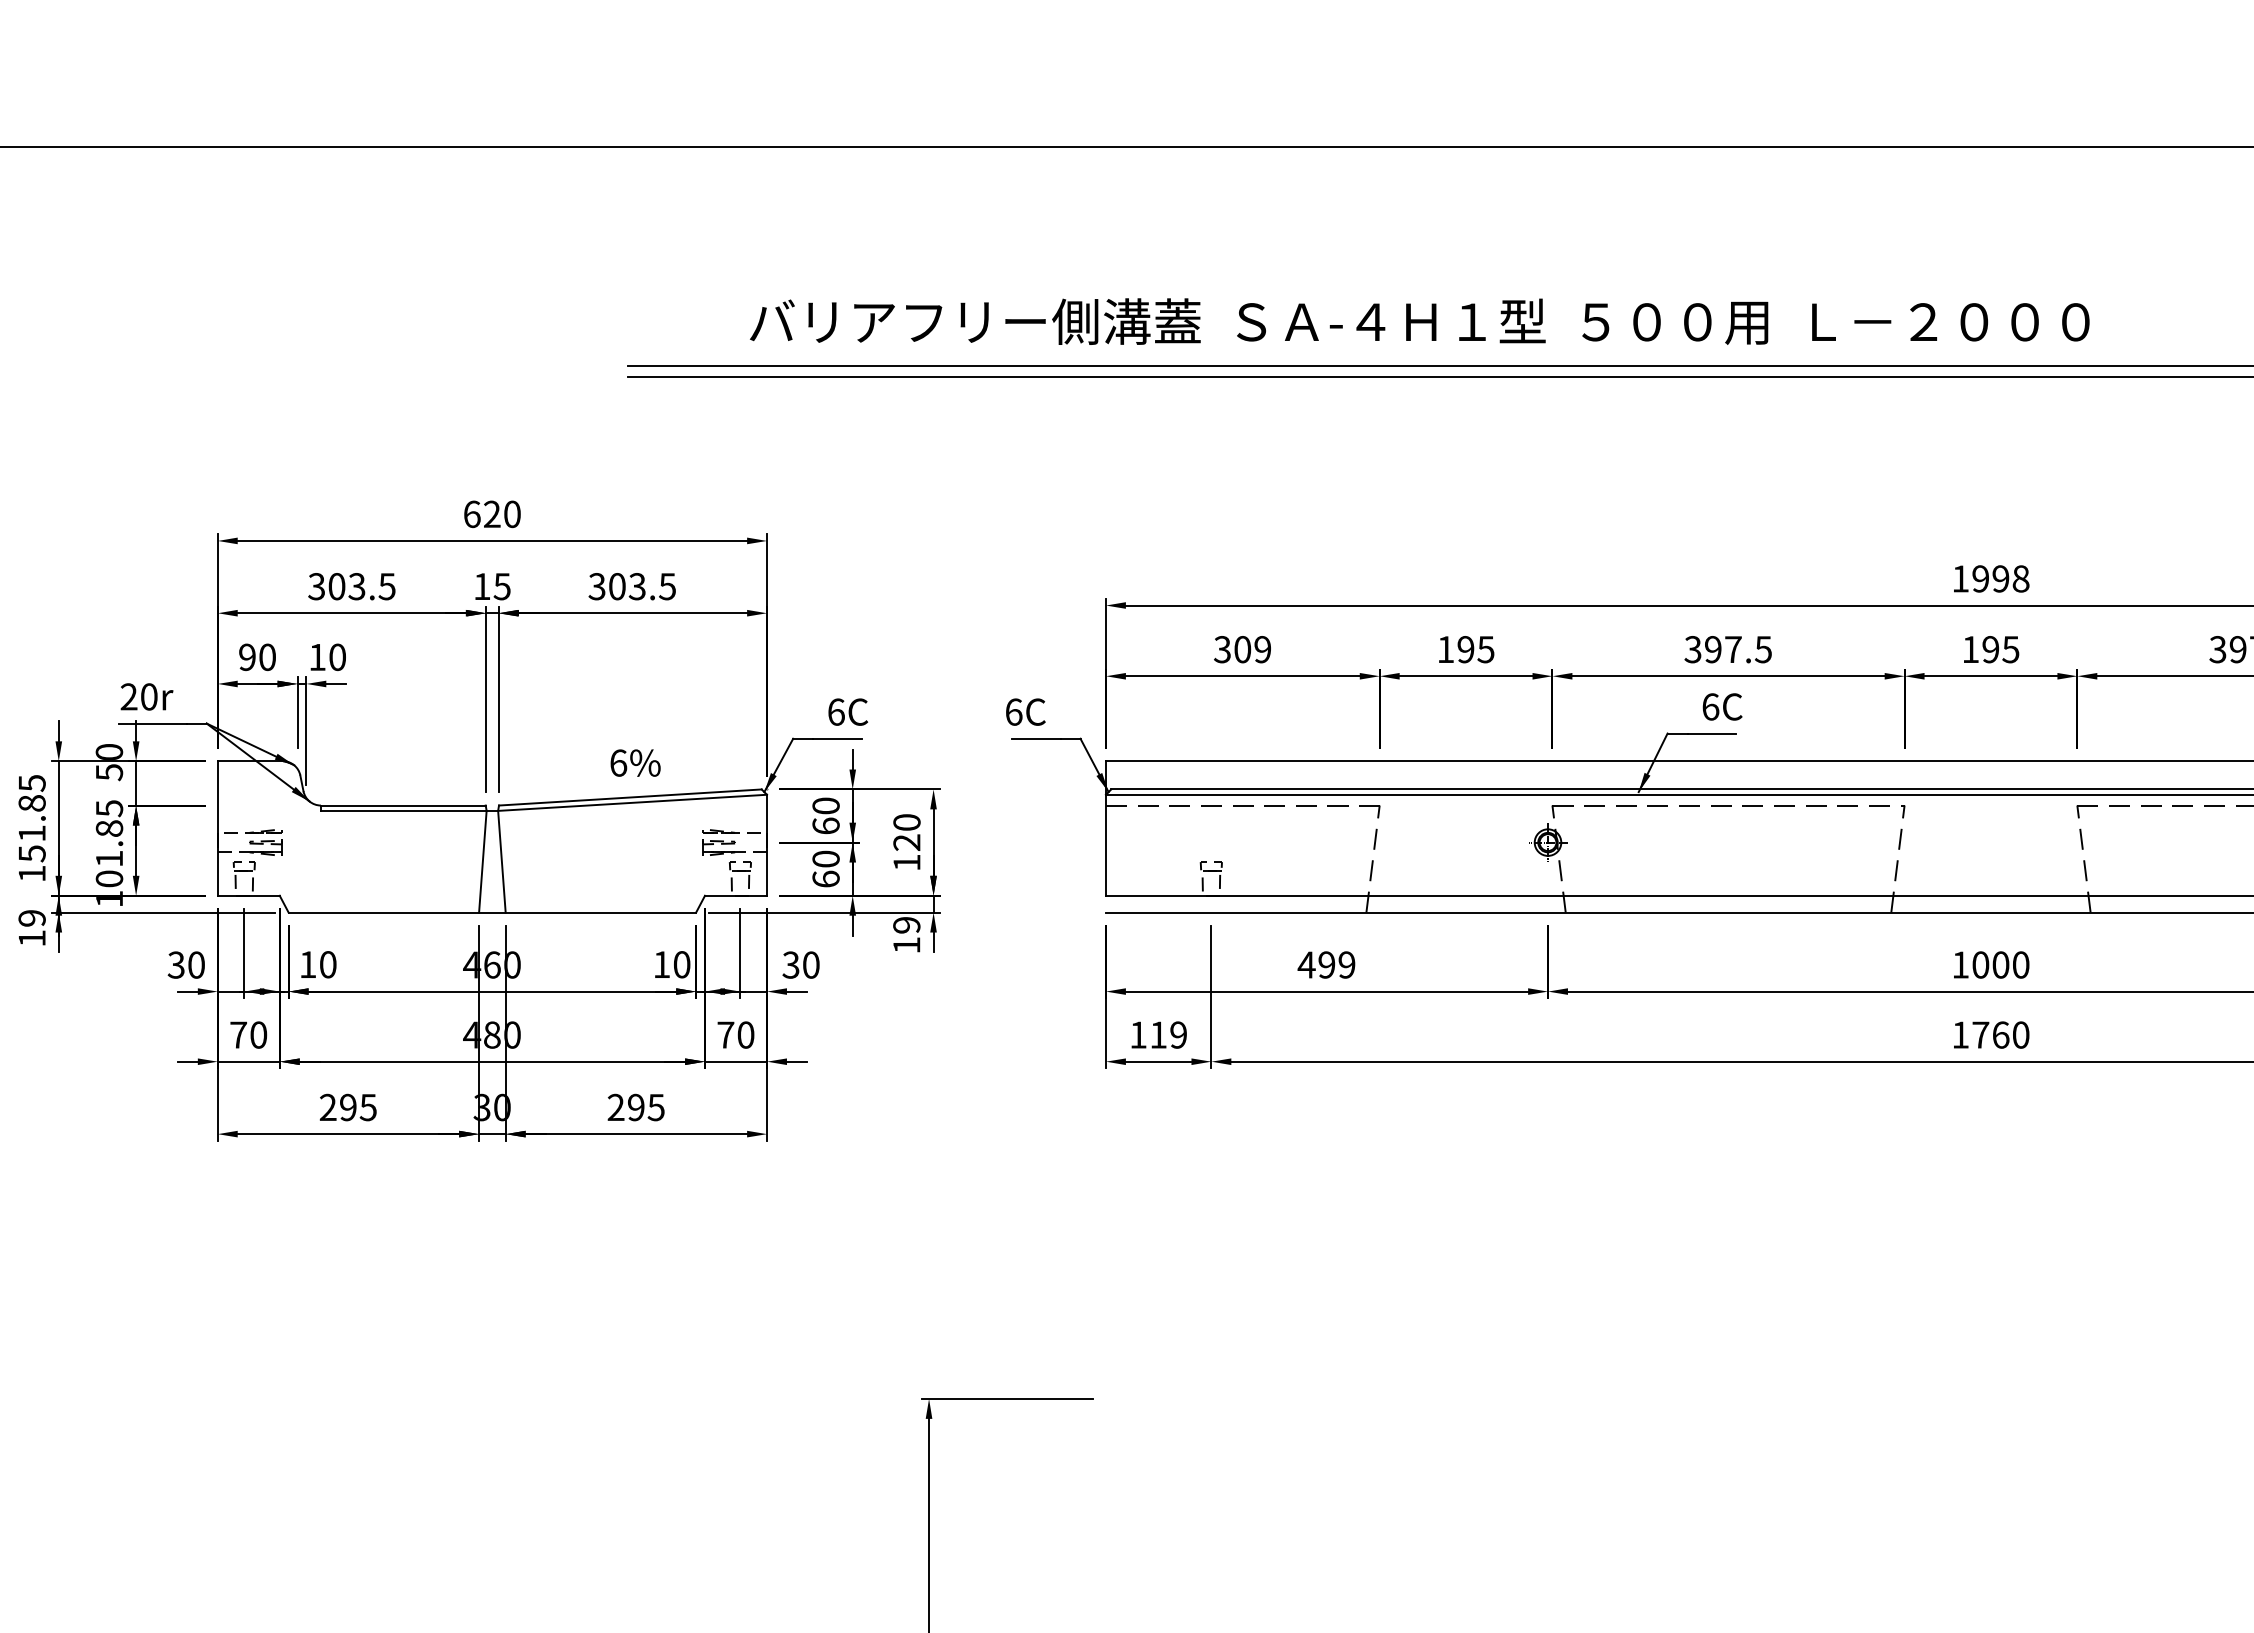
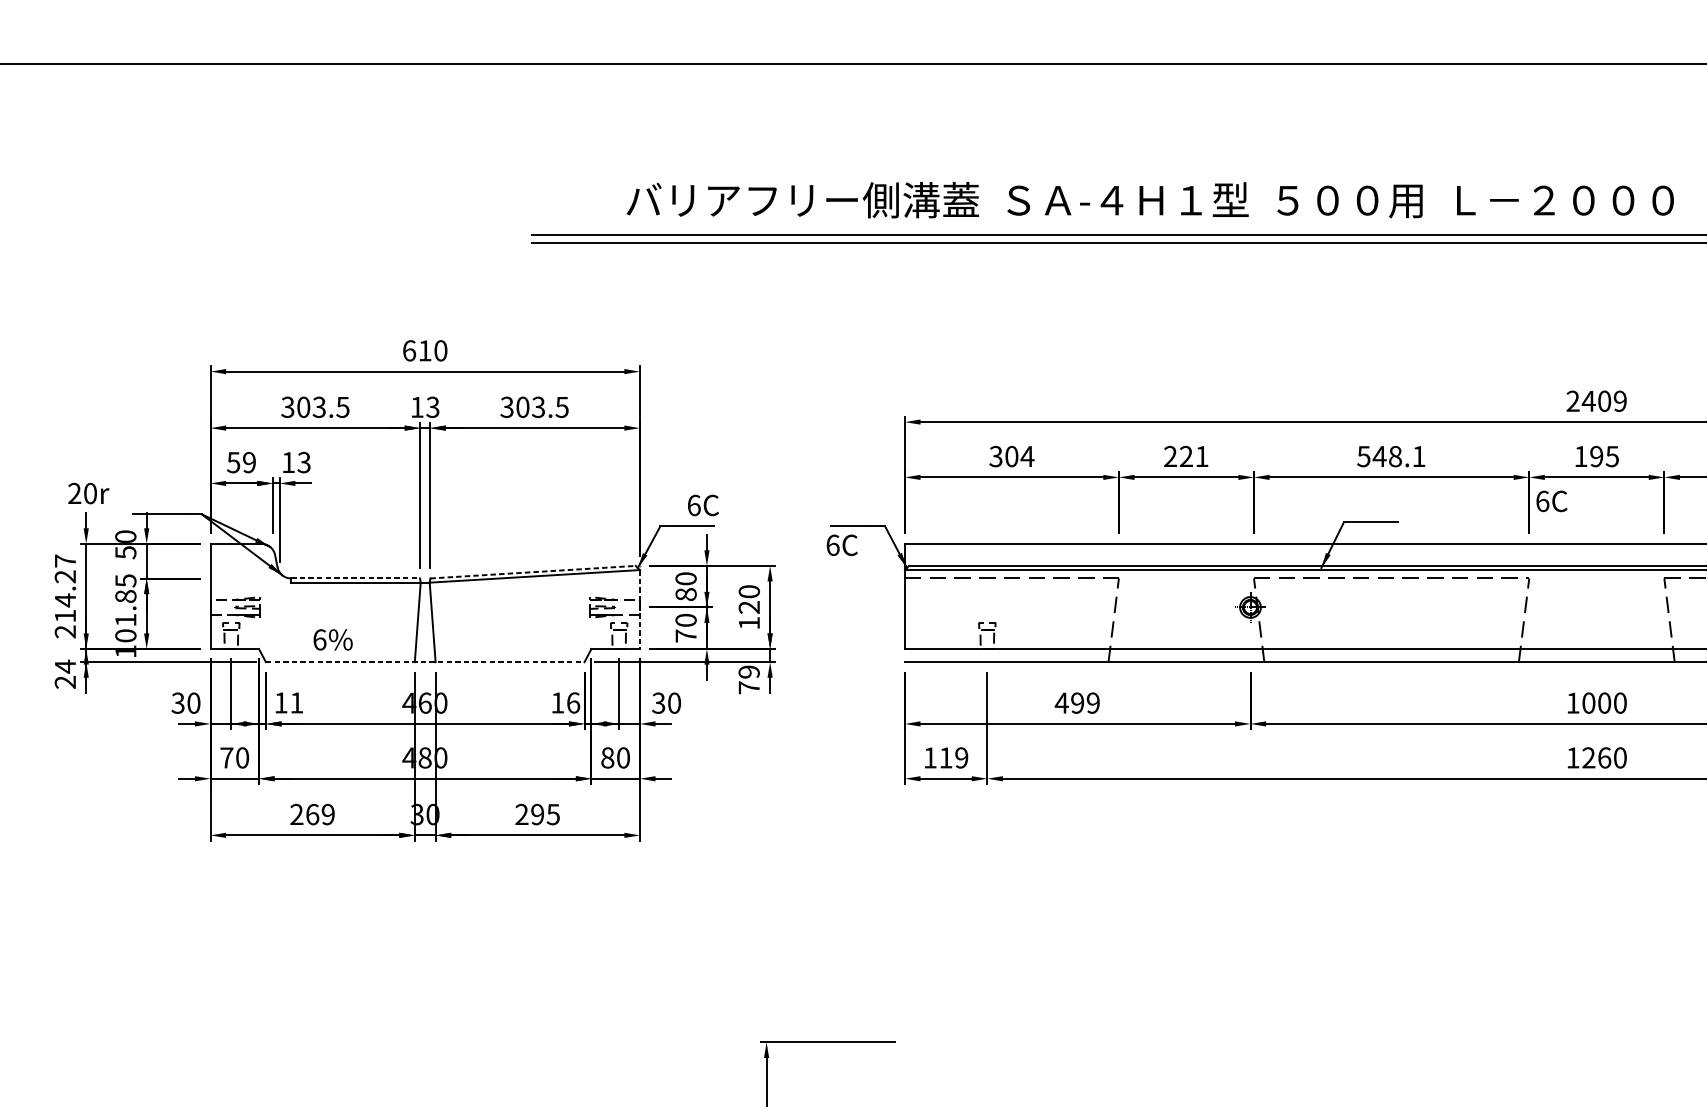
text: (492, 513) -> (425, 350), 620 -> 610
text: (1990, 578) -> (1596, 400), 1998 -> 2409
text: (502, 586) -> (433, 407), 15 -> 13
text: (1262, 649) -> (1027, 456), 309 -> 304
text: (1465, 649) -> (1185, 456), 195 -> 221
text: (1728, 649) -> (1391, 456), 397.5 -> 548.1
text: (337, 656) -> (304, 461), 10 -> 13
text: (256, 657) -> (240, 462), 90 -> 59
text: (146, 696) -> (88, 493), moved
text: (1722, 706) -> (1551, 501), moved
text: (1025, 711) -> (842, 544), moved
text: (635, 762) -> (333, 639), moved
line: (630, 797) -> (533, 572), solid -> dashed
line: (403, 805) -> (355, 578), solid -> dashed
text: (825, 825) -> (685, 594), 60 -> 80
text: (31, 828) -> (64, 596), 151.85 -> 214.27
line: (767, 845) -> (640, 609), solid -> dashed
text: (825, 878) -> (685, 635), 60 -> 70
line: (492, 912) -> (425, 662), solid -> dashed
text: (31, 927) -> (64, 673), 19 -> 24
text: (906, 945) -> (748, 687), 19 -> 79
text: (328, 964) -> (297, 702), 10 -> 11
text: (682, 964) -> (573, 702), 10 -> 16
text: (725, 1034) -> (607, 757), 70 -> 80
text: (1980, 1034) -> (1588, 757), 1760 -> 1260
text: (358, 1107) -> (320, 814), 295 -> 269

